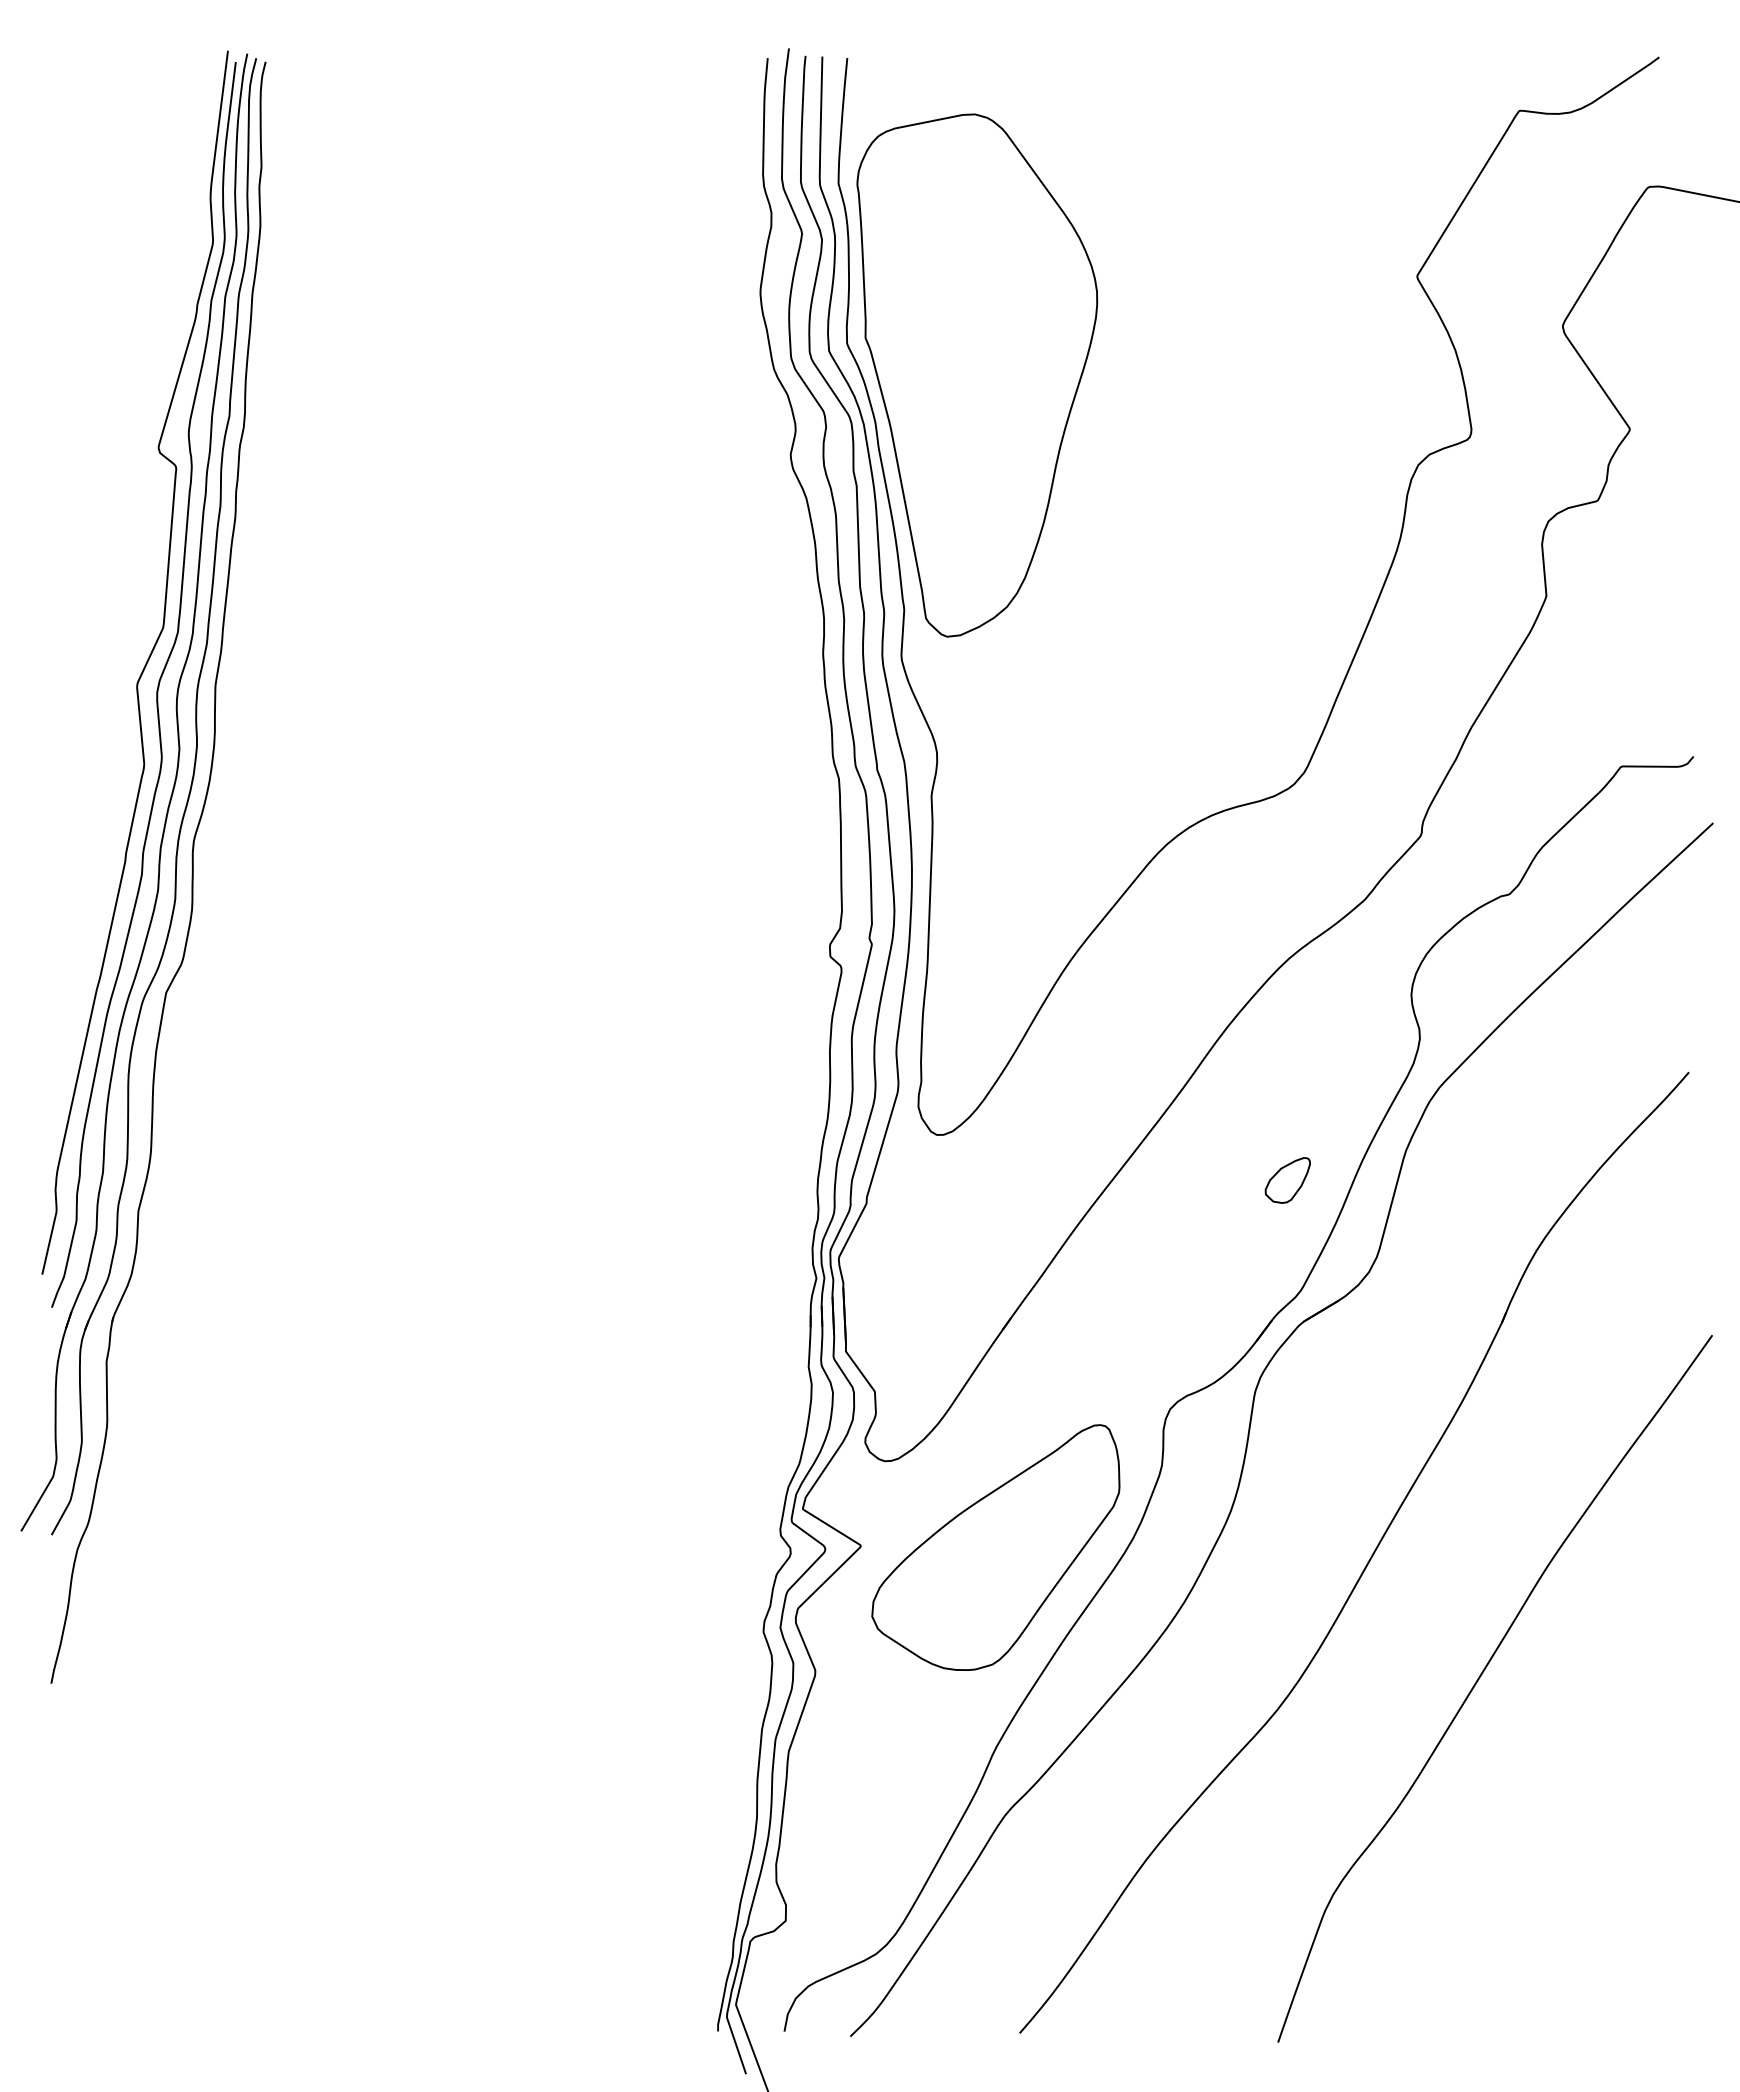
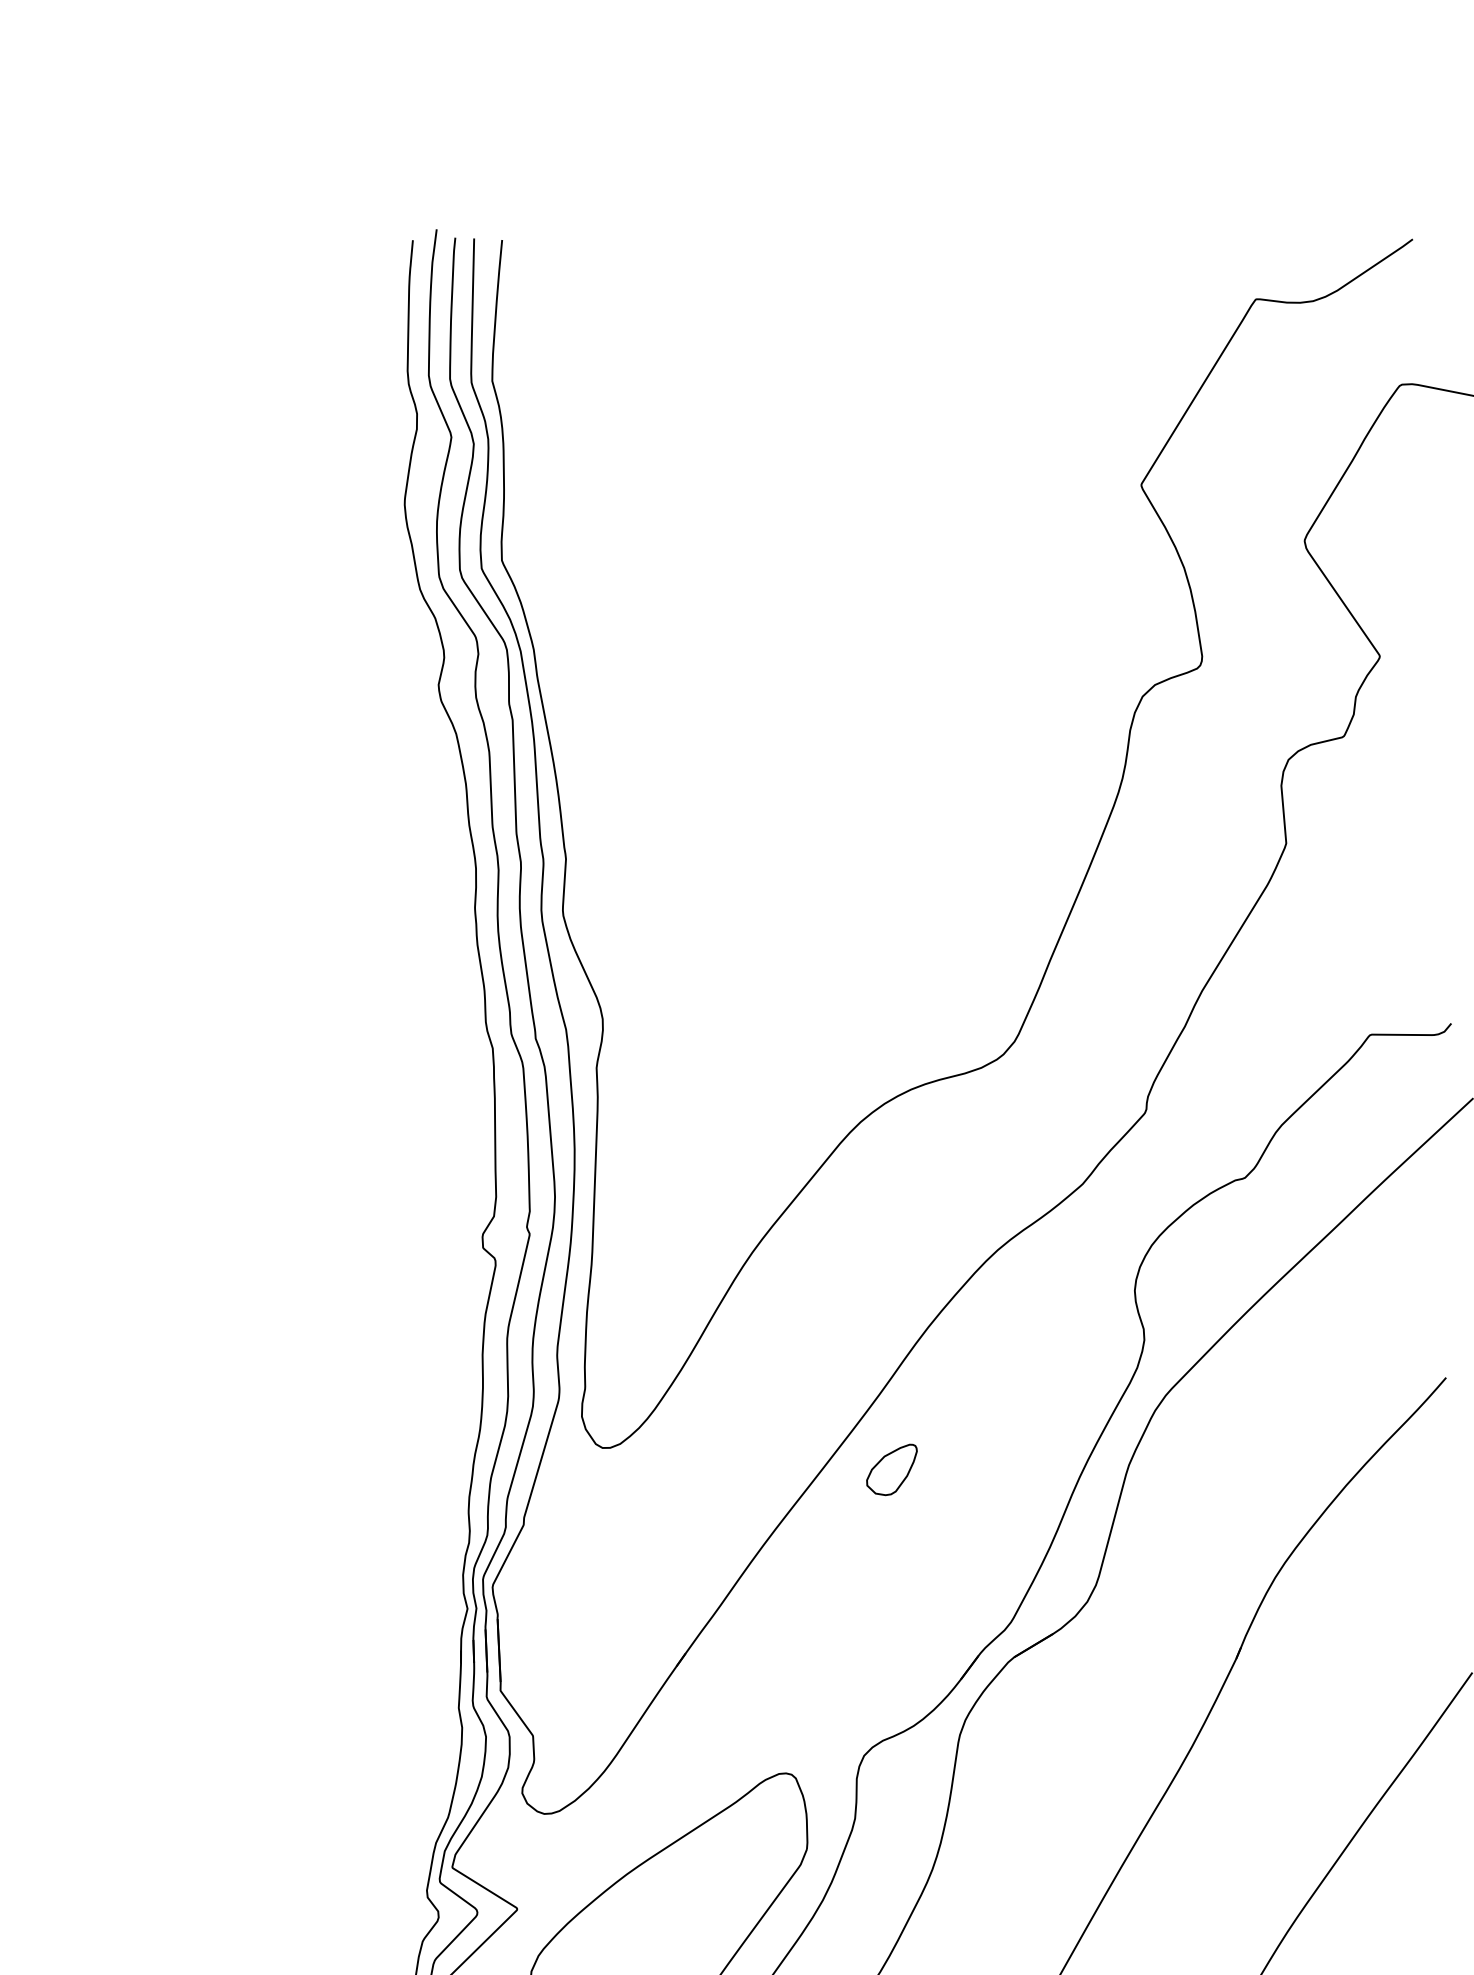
part: (977, 375) -> (648, 596), removed
part: (1287, 1180) -> (891, 1469), moved

